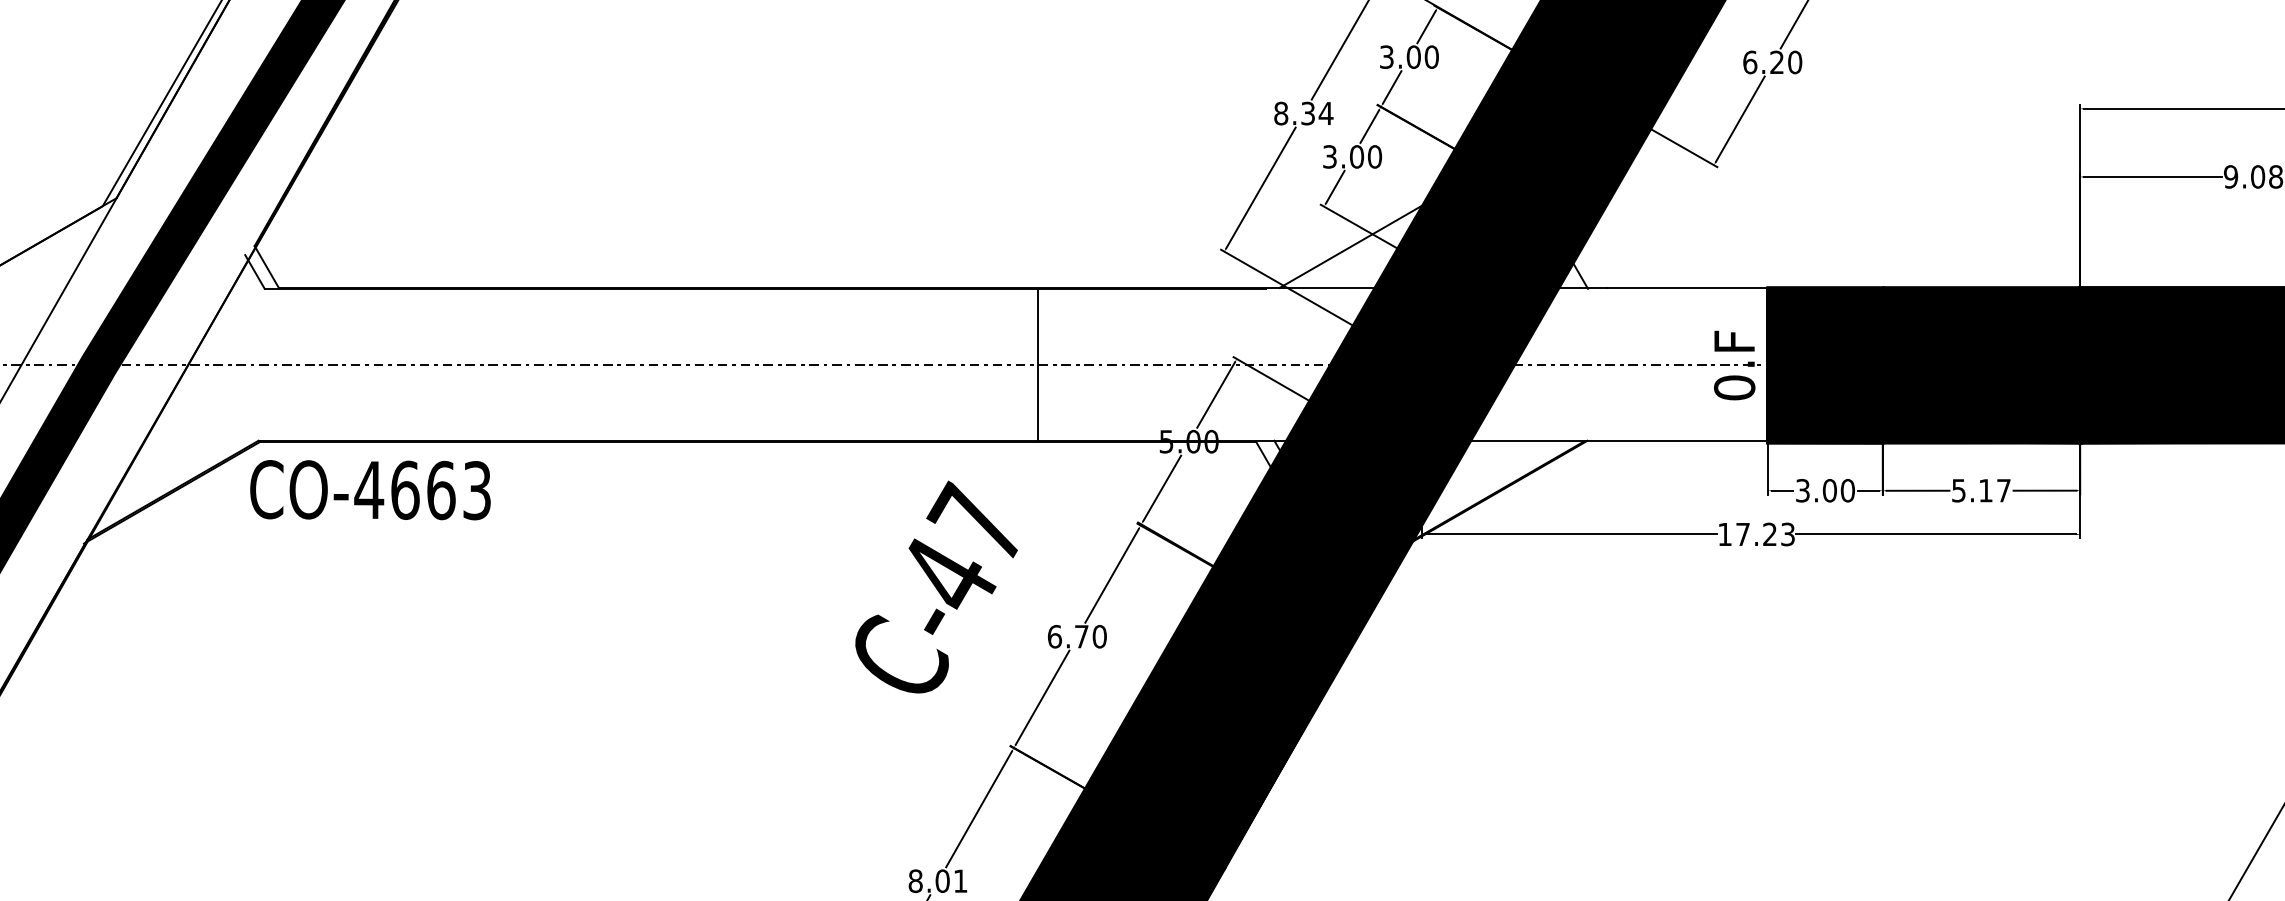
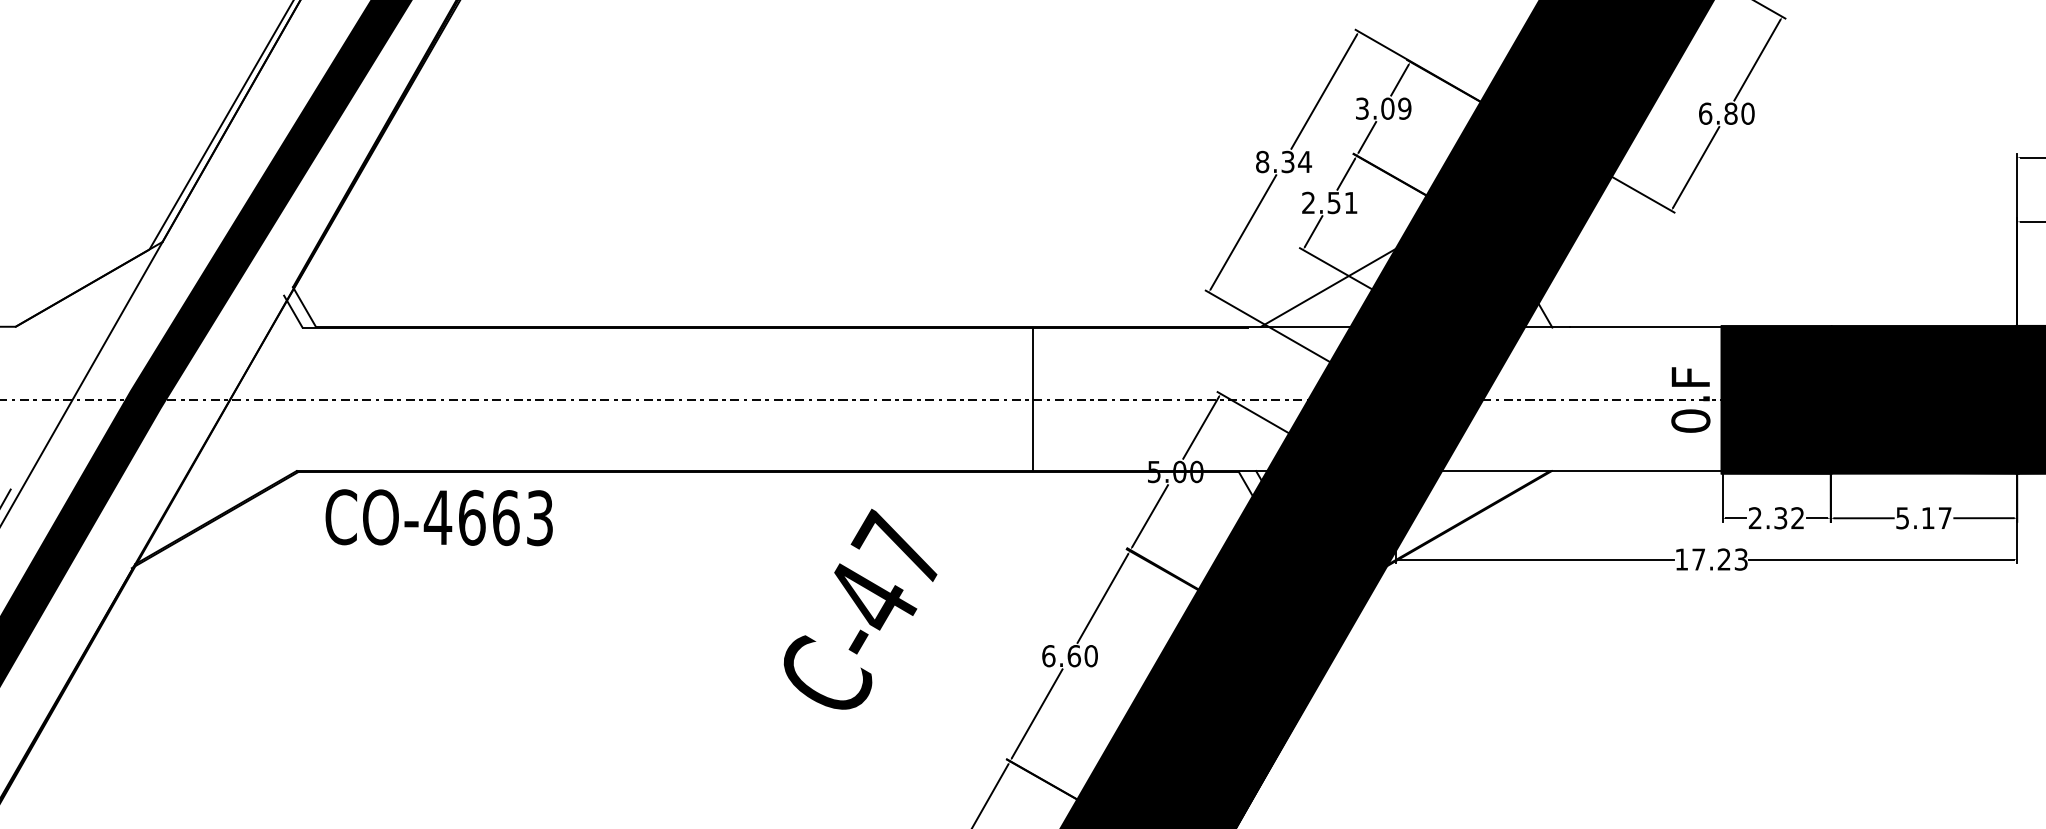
text: (1431, 56) -> (1404, 108), 3.00 -> 3.09
text: (1777, 62) -> (1731, 113), 6.20 -> 6.80
text: (1352, 156) -> (1329, 202), 3.00 -> 2.51
text: (370, 490) -> (439, 518), moved
text: (1825, 490) -> (1776, 518), 3.00 -> 2.32
text: (936, 586) -> (860, 608), moved
text: (1081, 636) -> (1073, 655), 6.70 -> 6.60

